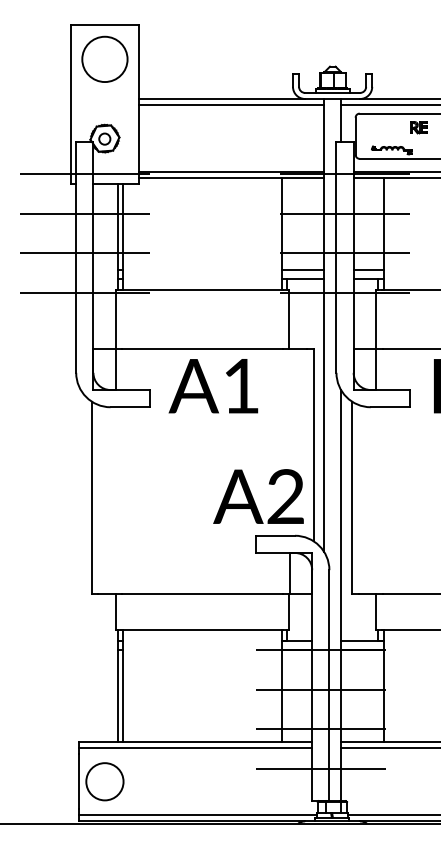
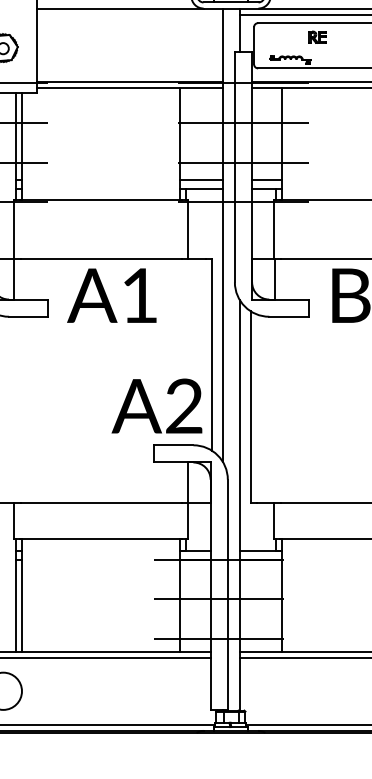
line: (231, 105) -> (129, 15), removed
line: (320, 769) -> (218, 679), removed

